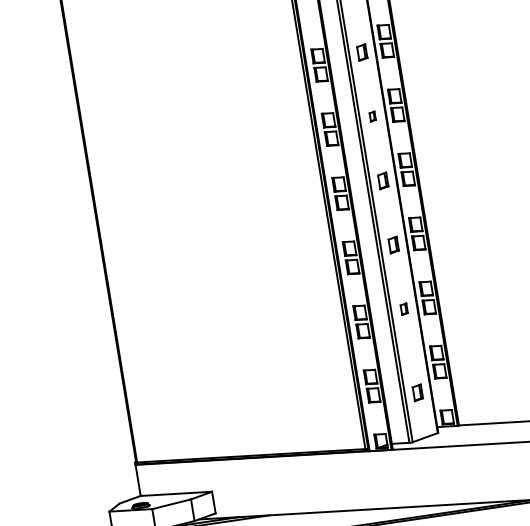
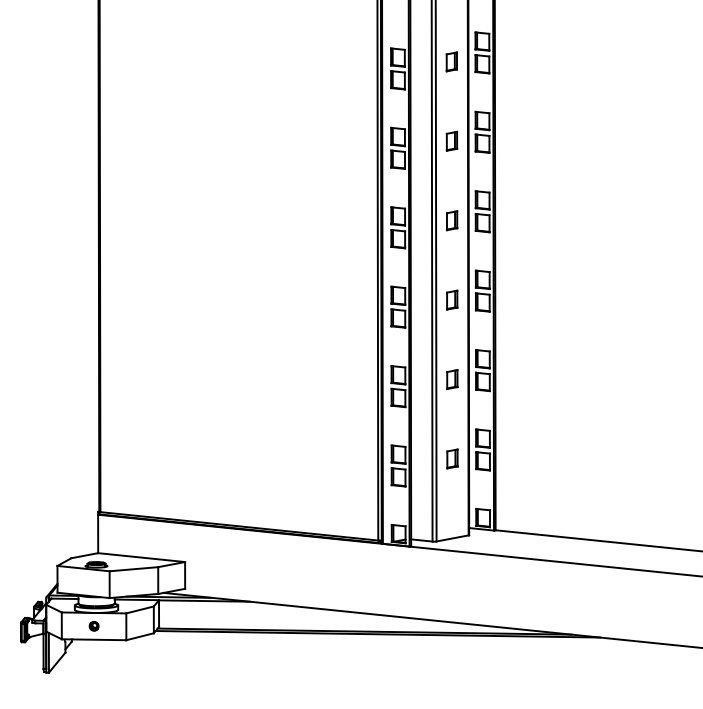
part: (372, 116) -> (451, 140), size x1.67
part: (404, 309) -> (452, 379), size x1.43
part: (417, 392) -> (452, 458), moved

